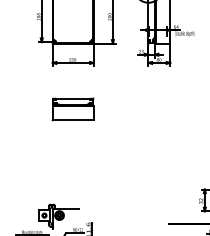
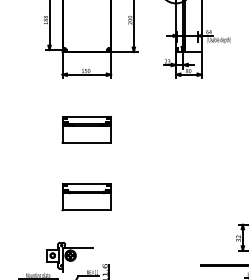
part: (72, 166) -> (85, 197), added

